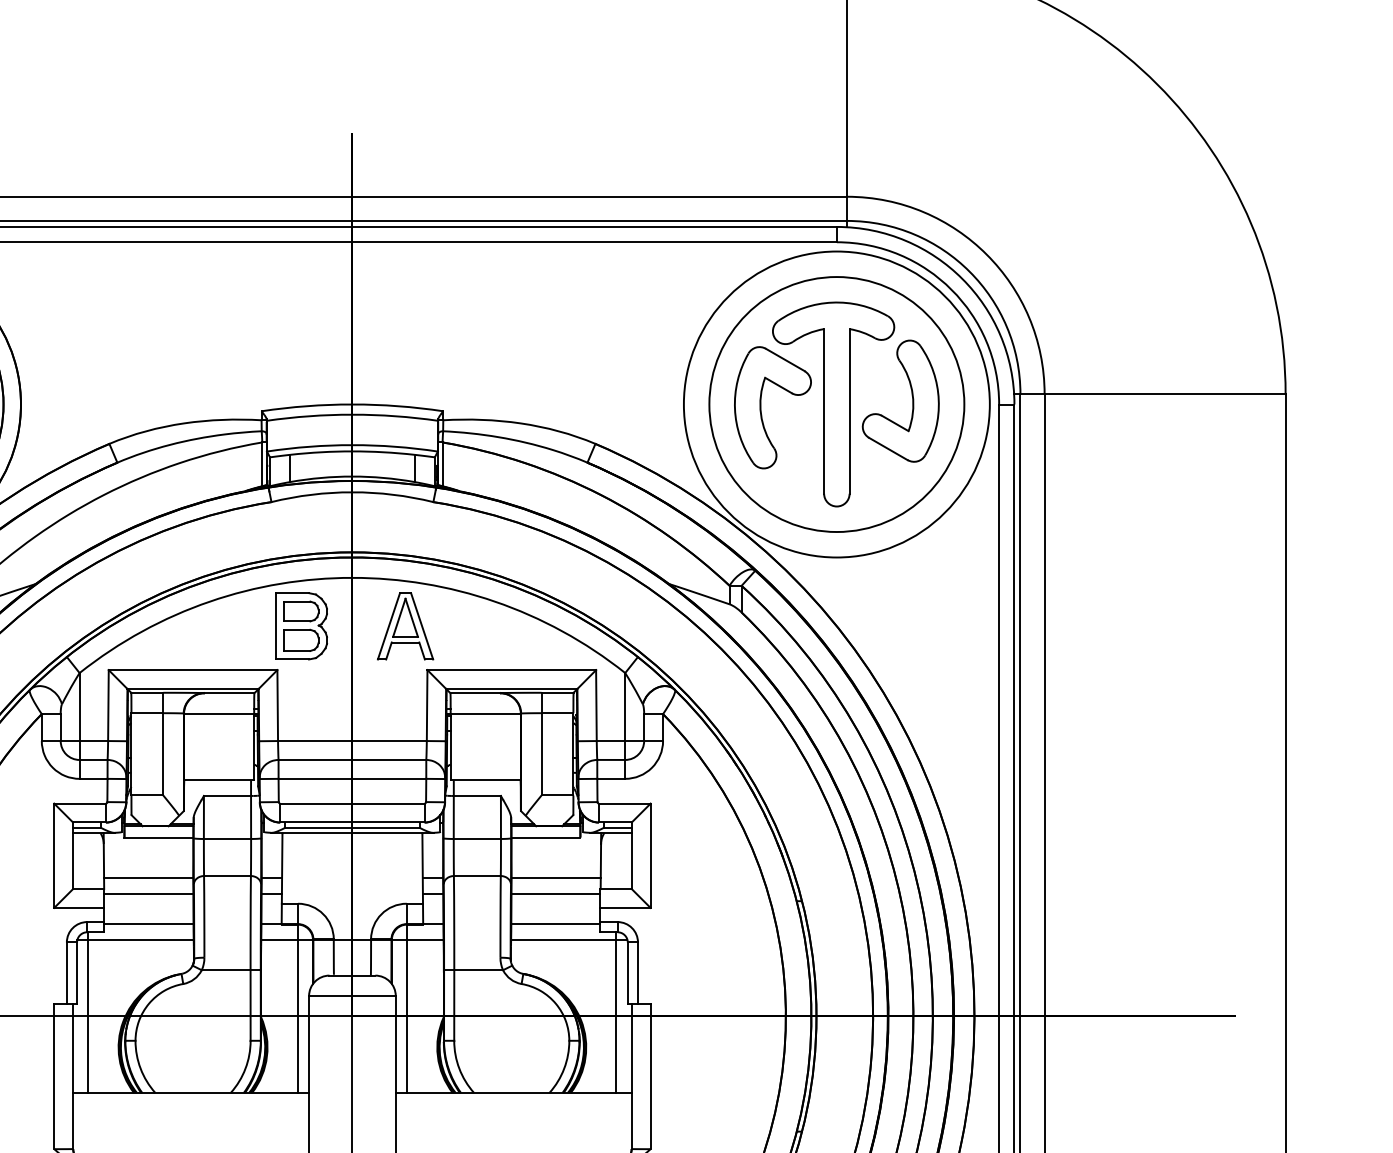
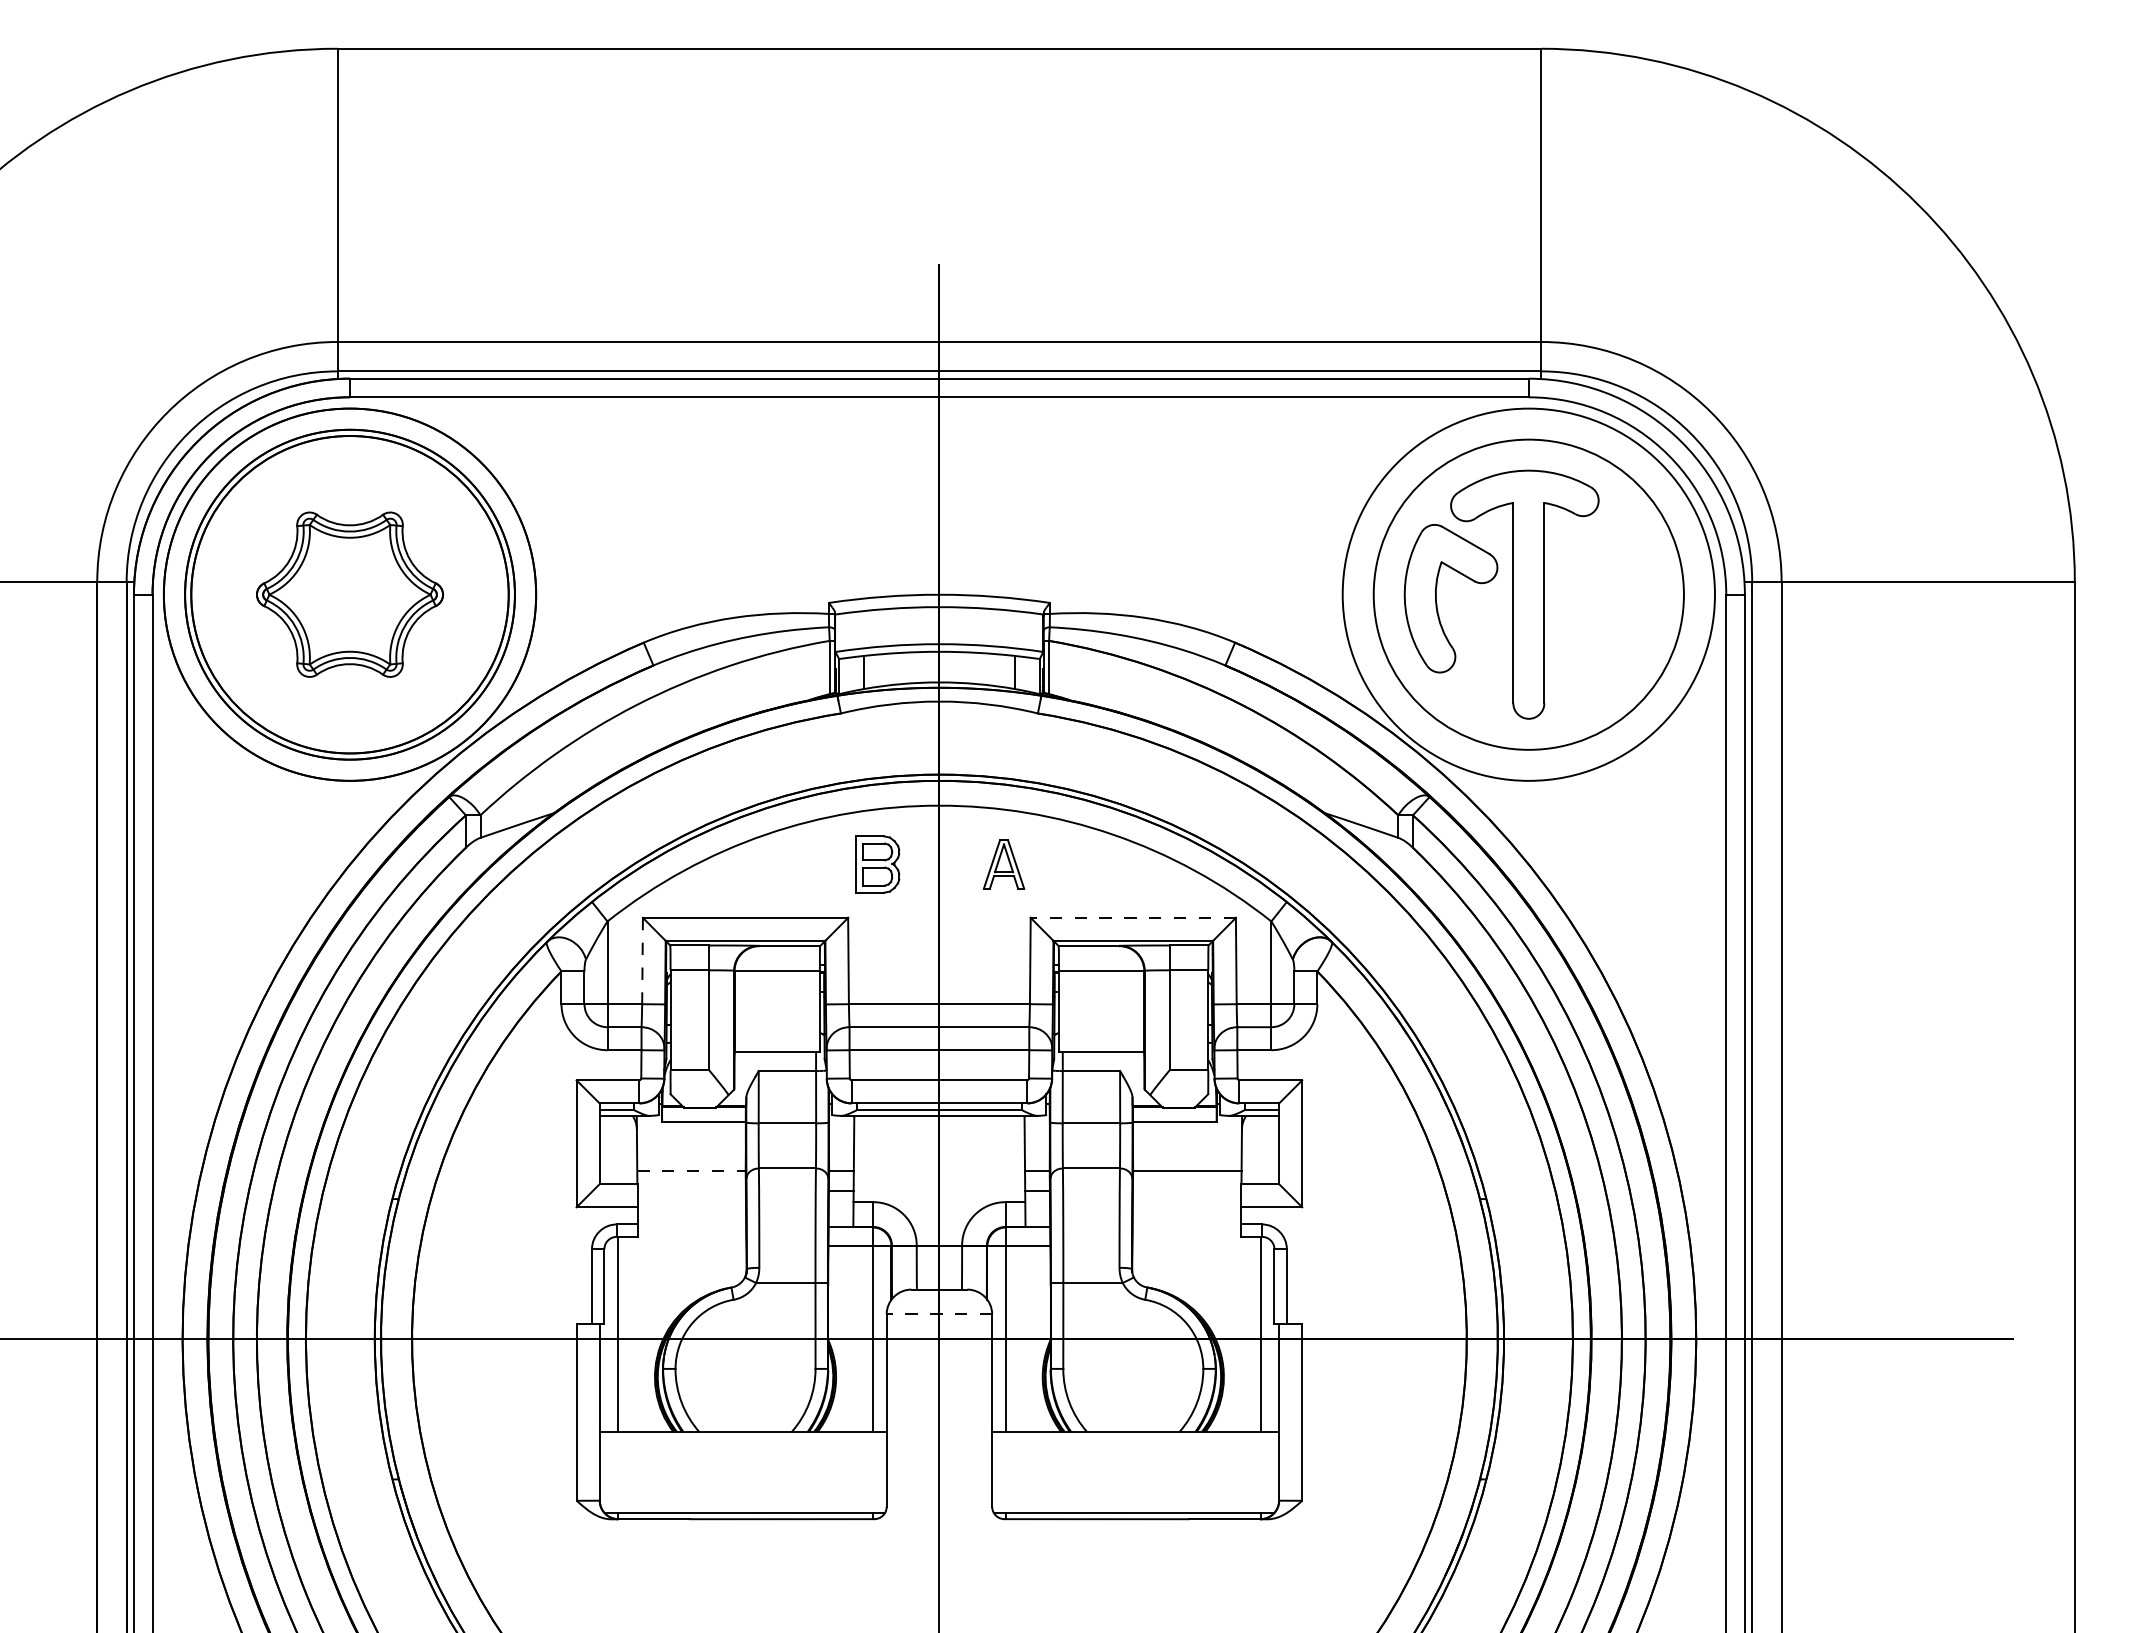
part: (912, 401) -> (1620, 590), removed
part: (301, 626) -> (877, 864), size x0.7
part: (405, 626) -> (1003, 864), size x0.6
line: (511, 669) -> (1133, 917), solid -> dashed
line: (108, 705) -> (642, 961), solid -> dashed
line: (148, 877) -> (691, 1170), solid -> dashed
line: (148, 894) -> (691, 1190), removed
line: (555, 894) -> (1186, 1190), removed
line: (148, 924) -> (691, 1227), removed
line: (555, 924) -> (1186, 1227), removed
line: (135, 940) -> (675, 1246), removed
line: (569, 940) -> (1203, 1246), removed
line: (352, 996) -> (939, 1314), solid -> dashed

